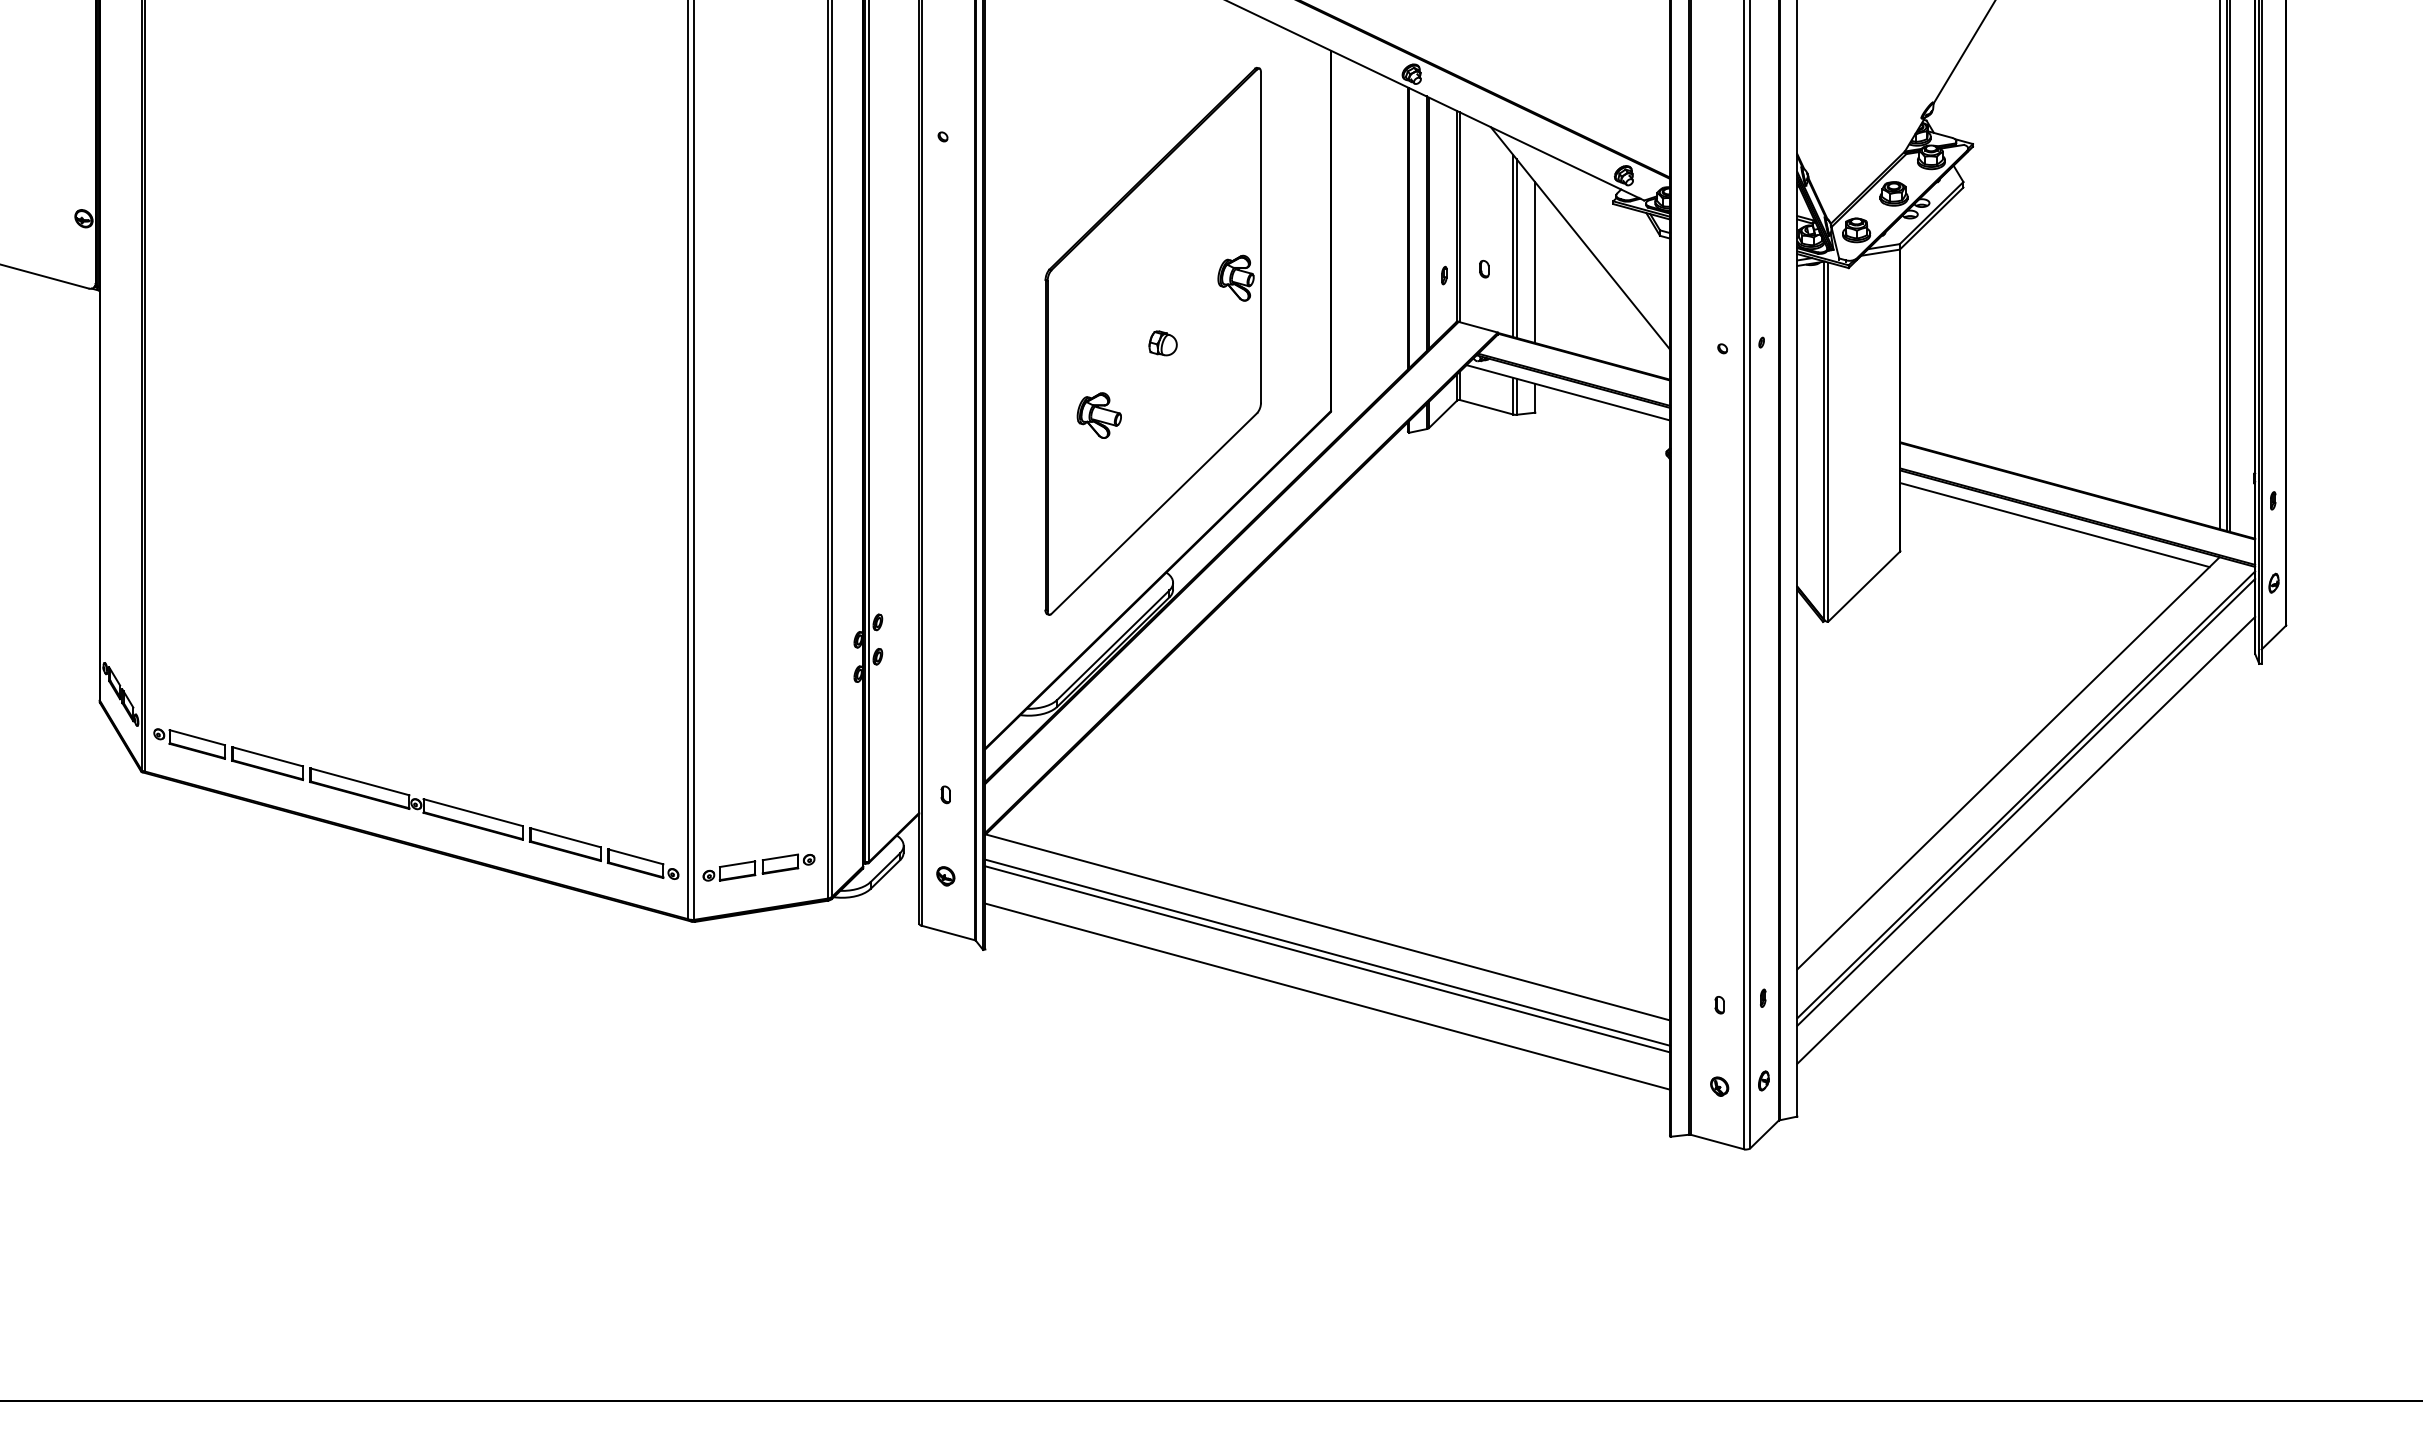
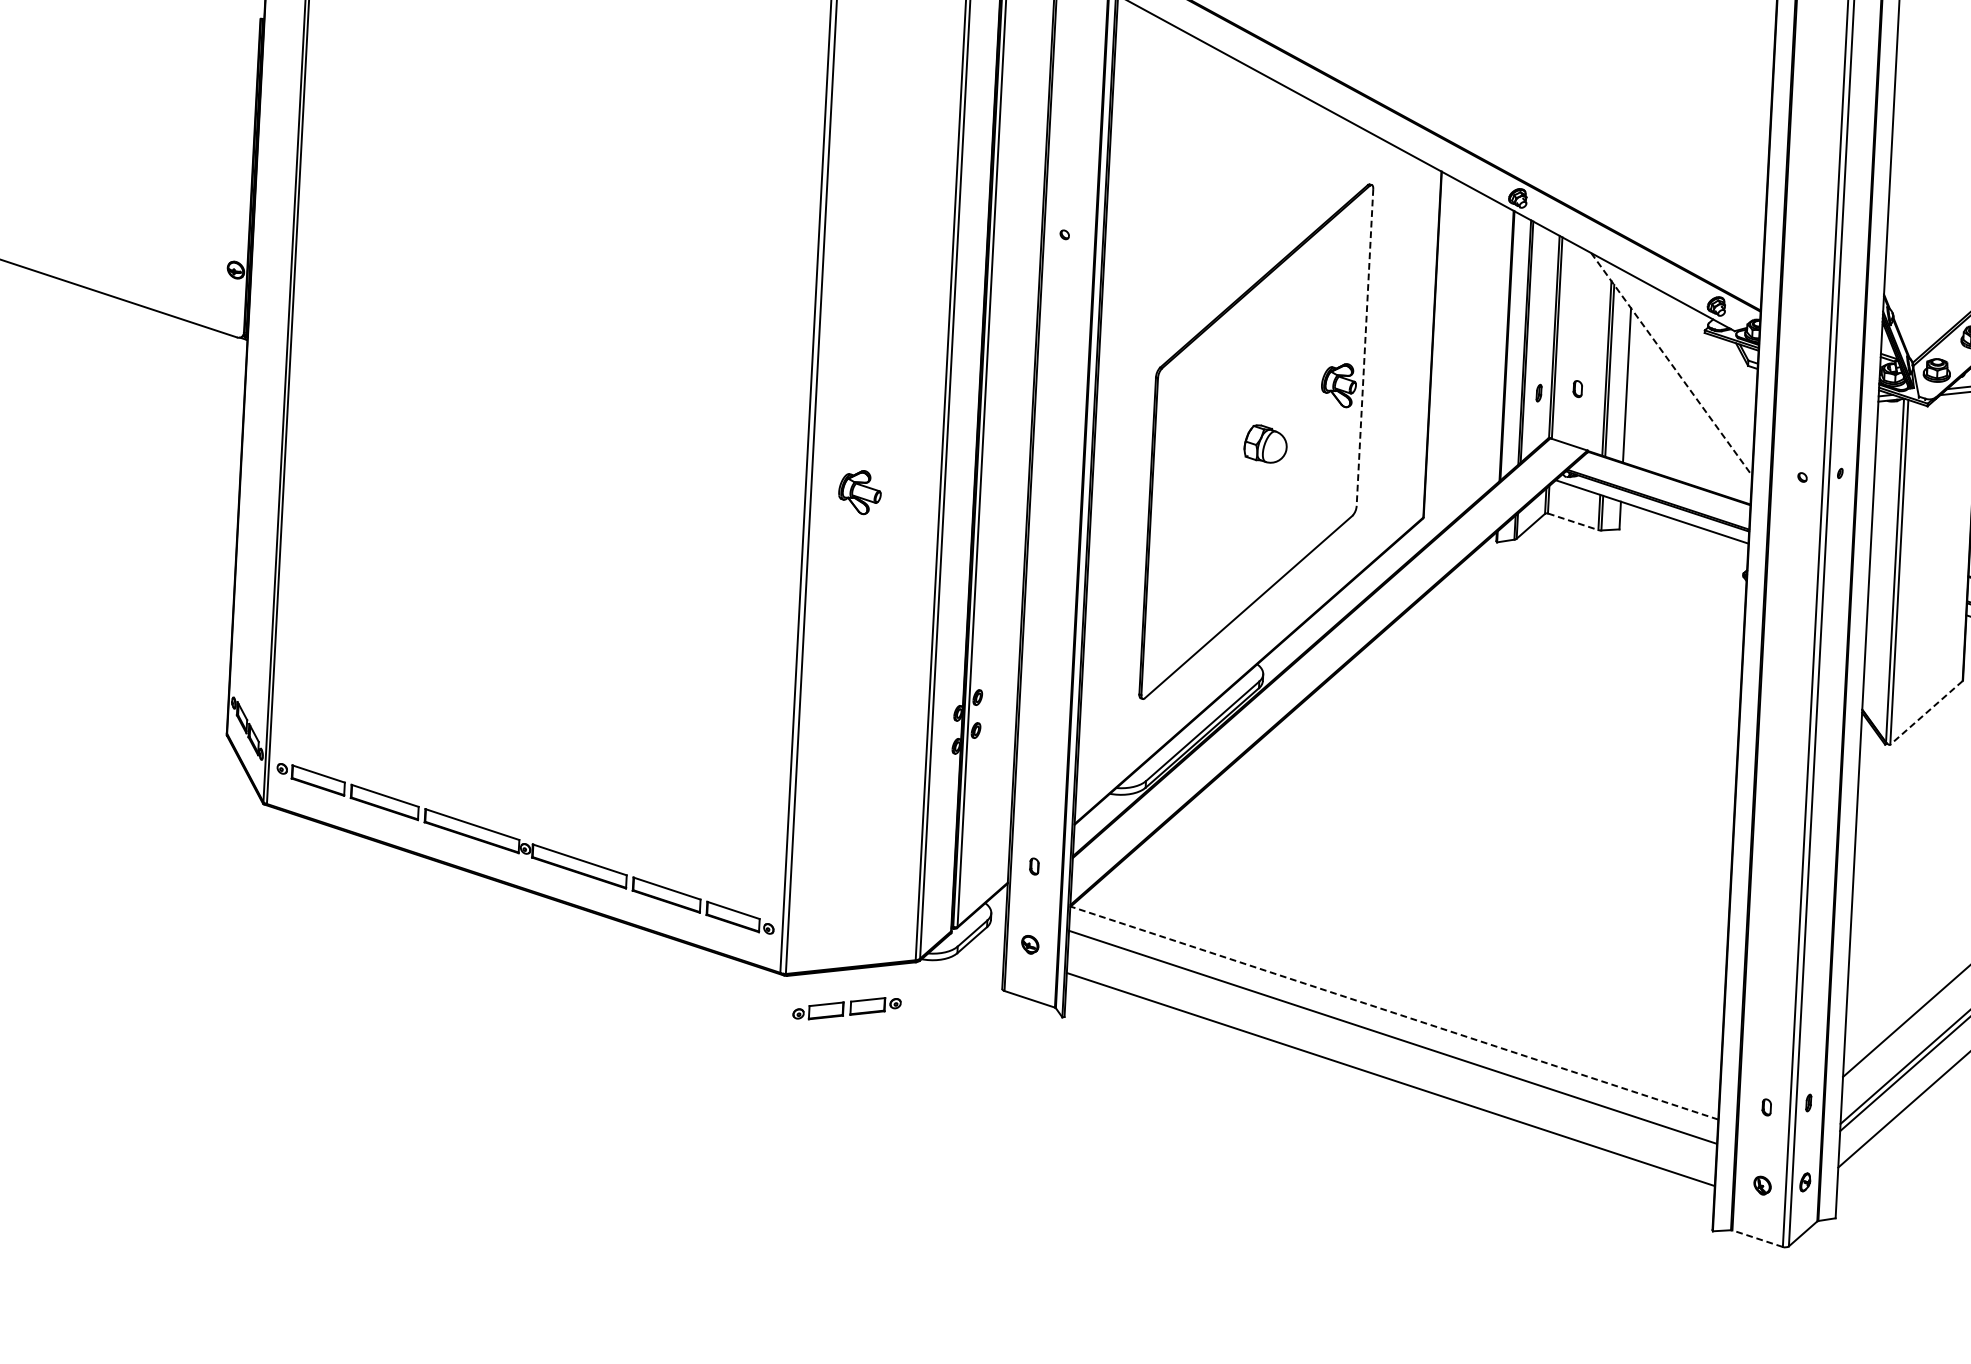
line: (1261, 237) -> (1365, 347), solid -> dashed
line: (1580, 238) -> (1671, 364), solid -> dashed
part: (1162, 343) -> (1265, 444), size x1.6
line: (1486, 407) -> (1572, 521), solid -> dashed
part: (1098, 415) -> (859, 492), moved
line: (1863, 586) -> (1925, 712), solid -> dashed
part: (758, 867) -> (846, 1008), moved
line: (1327, 927) -> (1394, 1013), solid -> dashed
line: (1327, 959) -> (1392, 1043), removed
line: (1717, 1142) -> (1757, 1239), solid -> dashed

